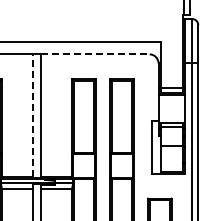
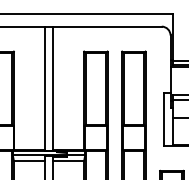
line: (96, 54) -> (108, 26), dashed -> solid
line: (32, 115) -> (44, 87), dashed -> solid

